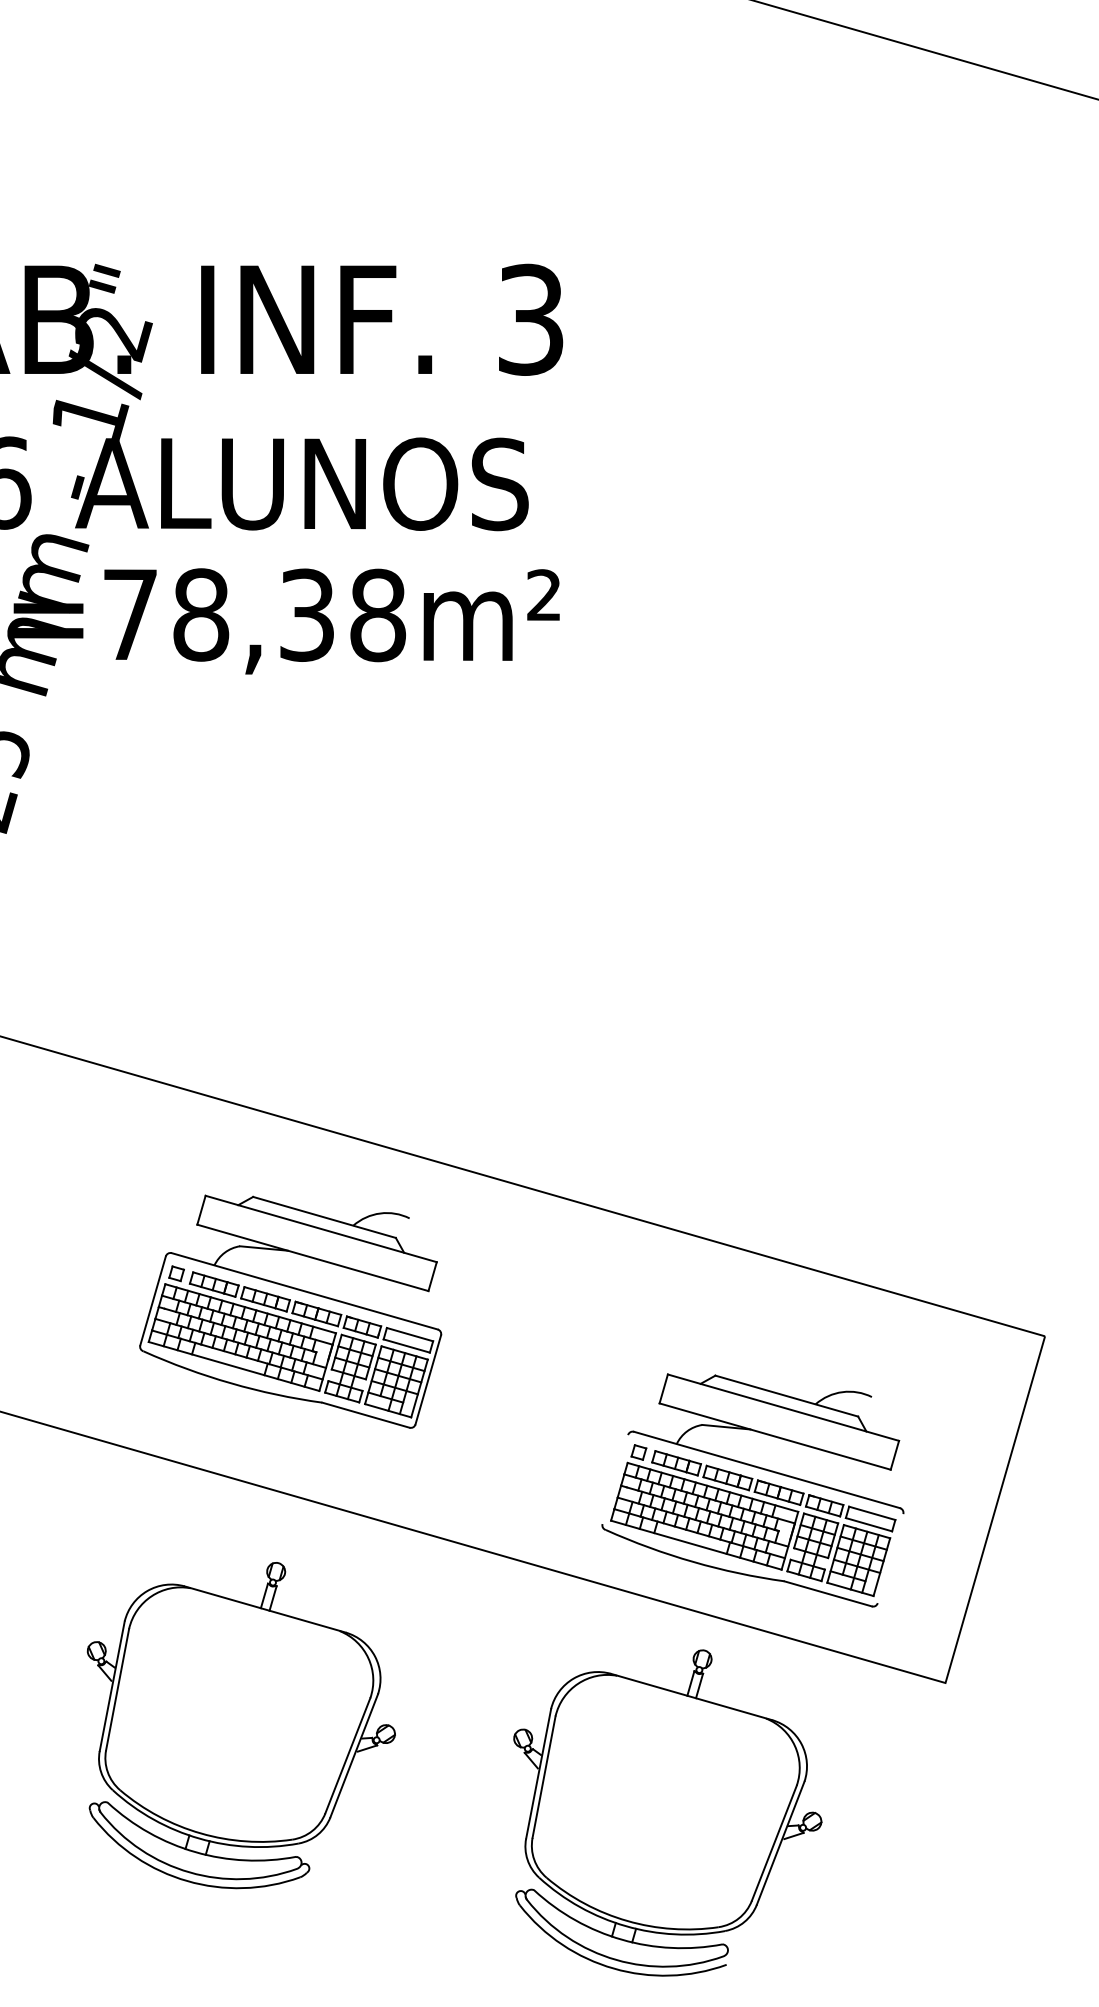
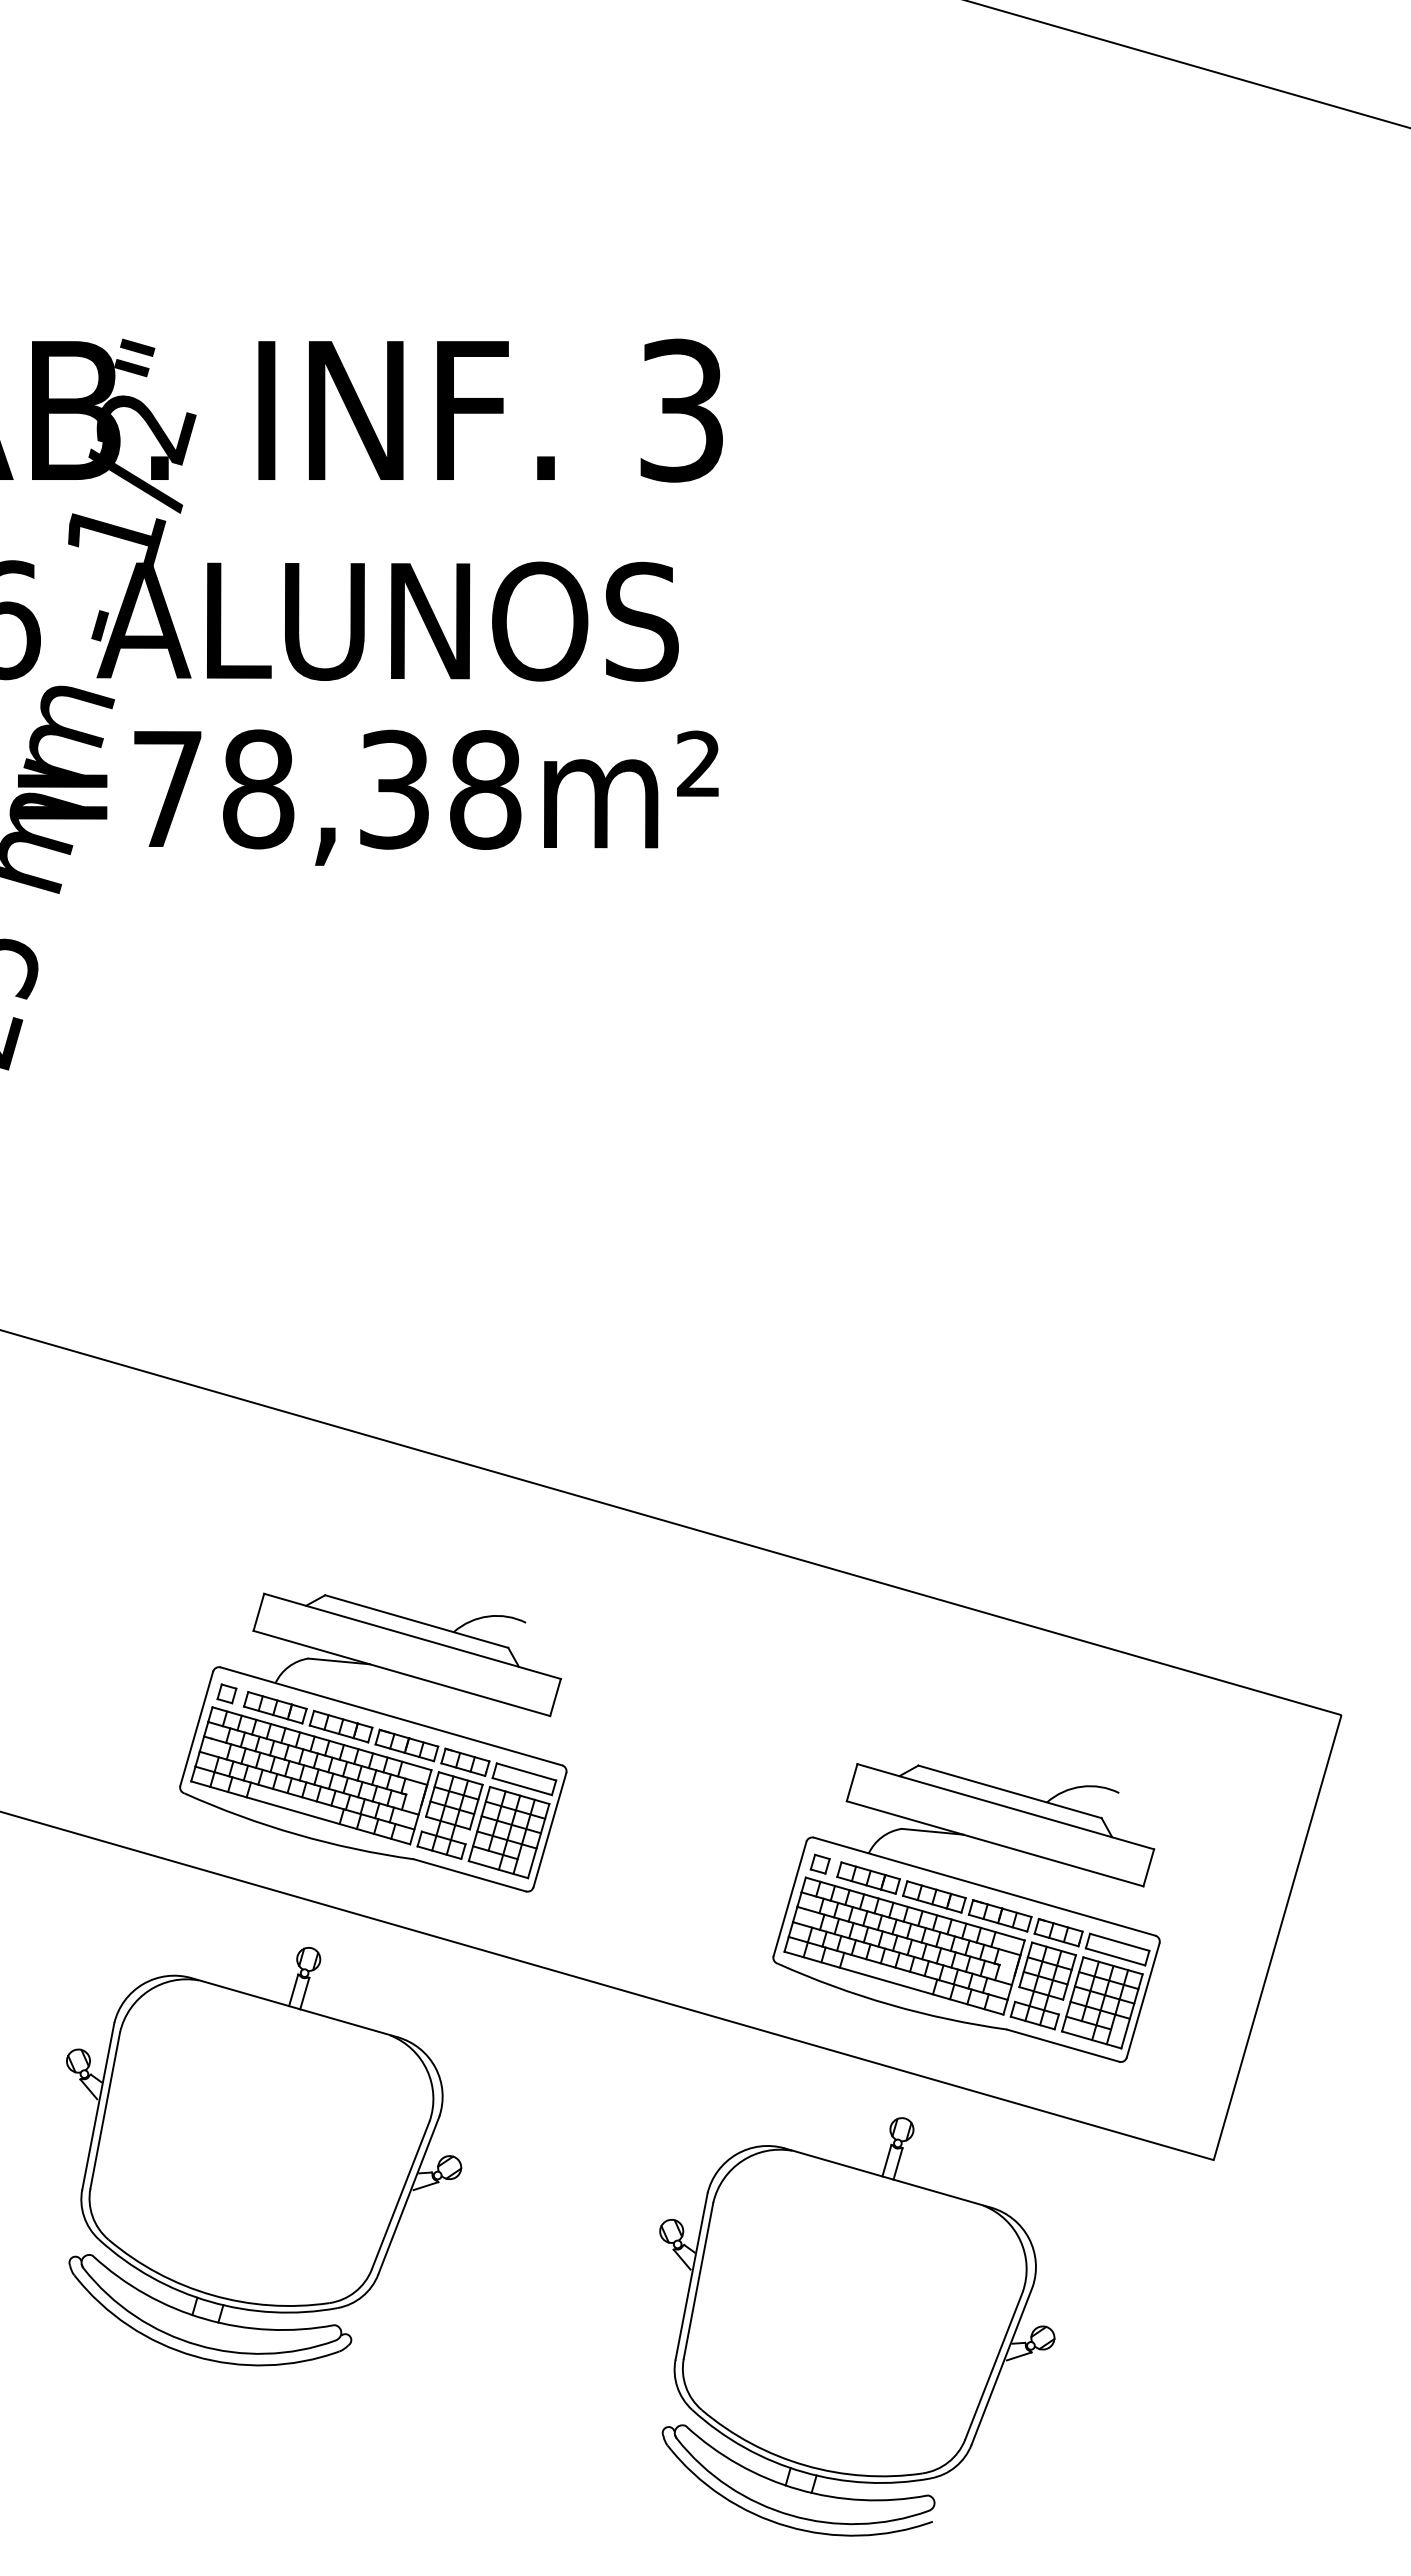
part: (290, 1311) -> (373, 1742), moved
line: (614, 1479) -> (789, 1898), added
line: (890, 1558) -> (1142, 2000), added
part: (241, 1725) -> (264, 2156), moved

